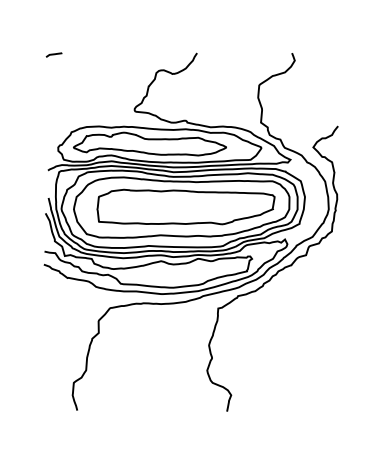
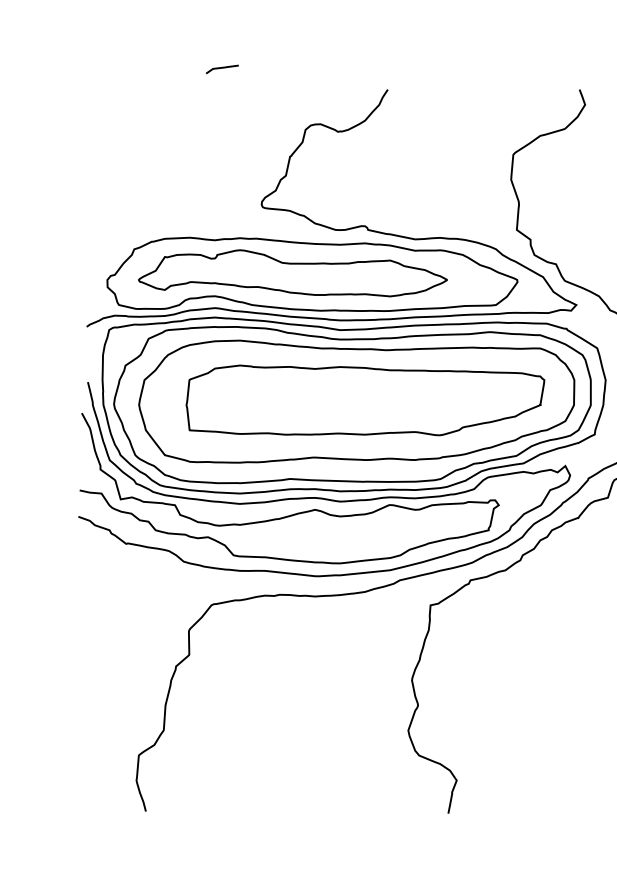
line: (53, 54) -> (220, 68), moved

